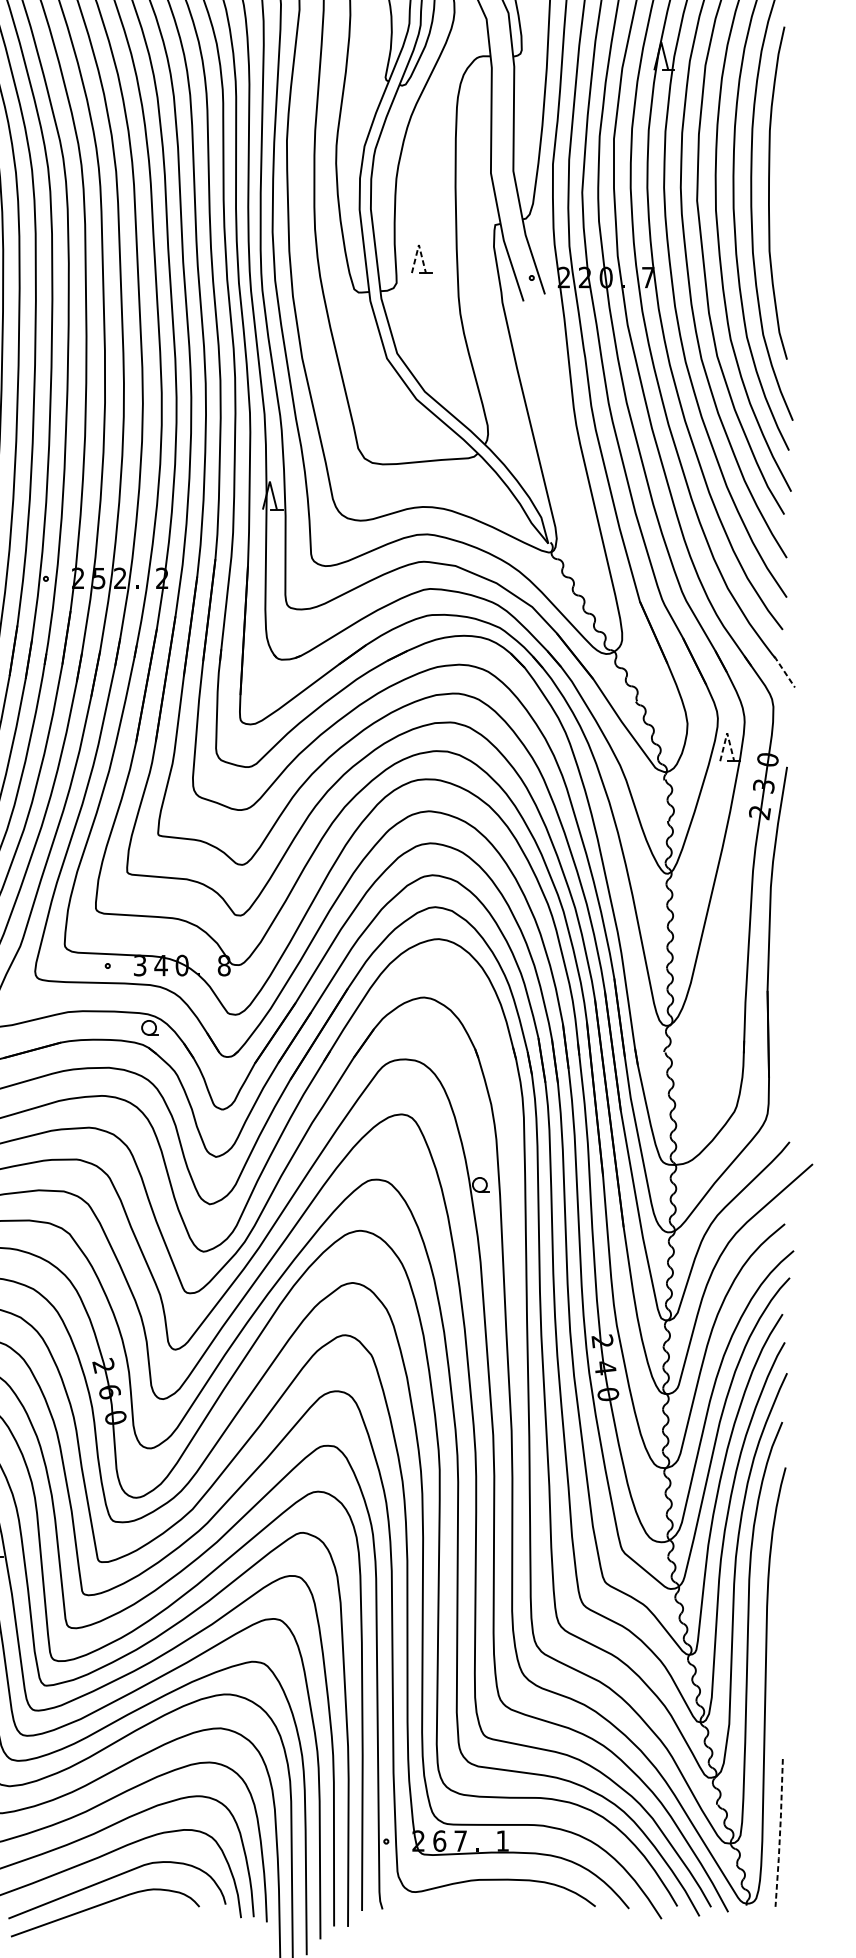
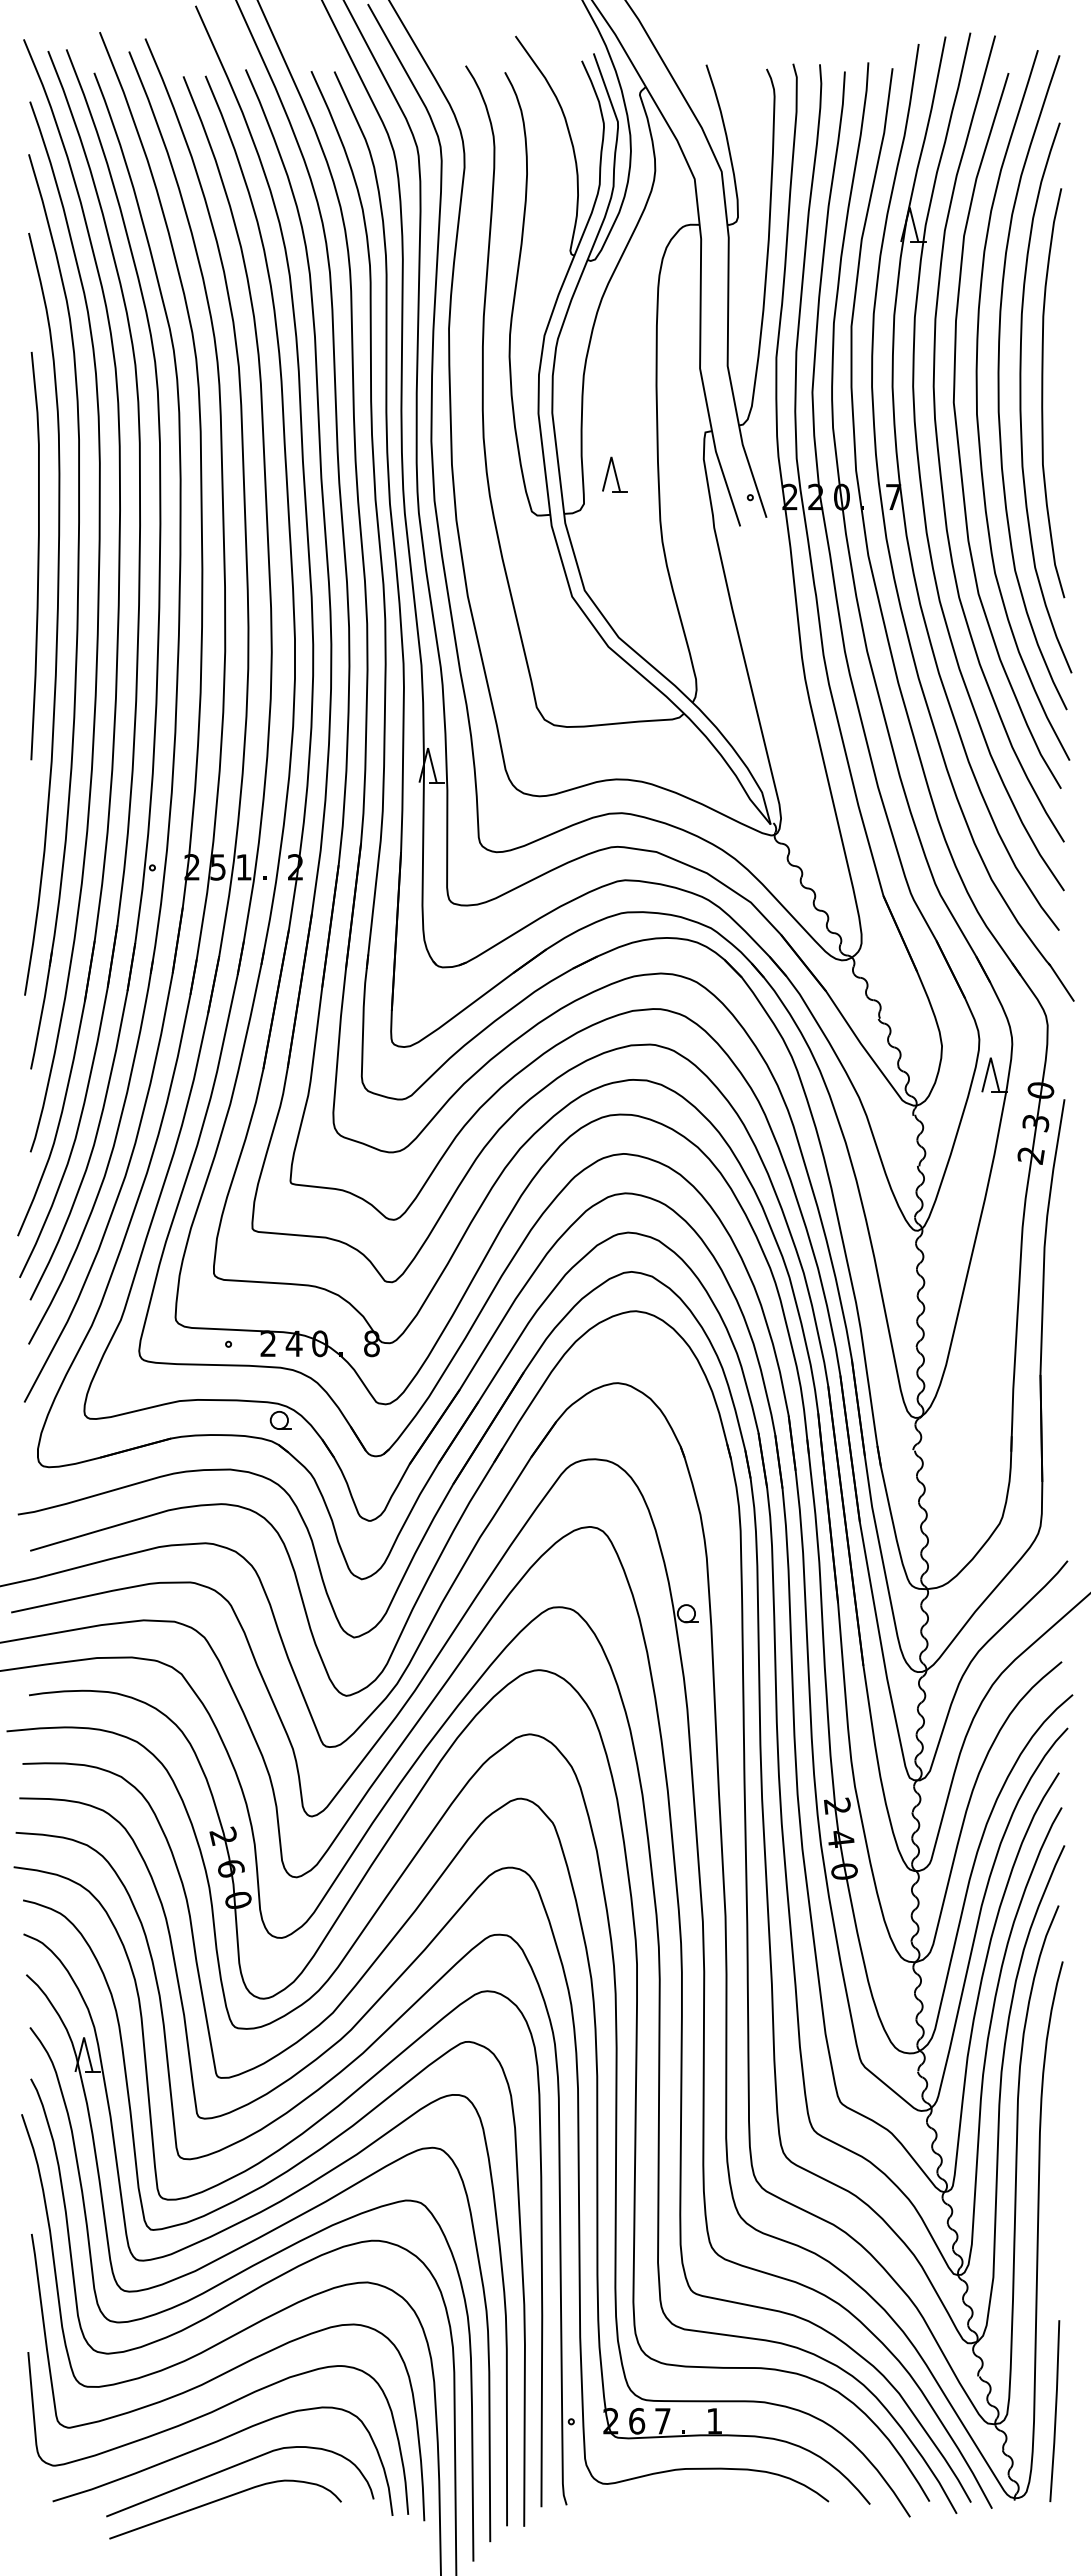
line: (418, 245) -> (611, 457), dashed -> solid
text: (119, 578) -> (243, 867), 2 -> 1
line: (784, 672) -> (1061, 982), dashed -> solid
line: (726, 732) -> (990, 1057), dashed -> solid
text: (139, 966) -> (267, 1344), 3 -> 2
line: (779, 1833) -> (1055, 2411), dashed -> solid

